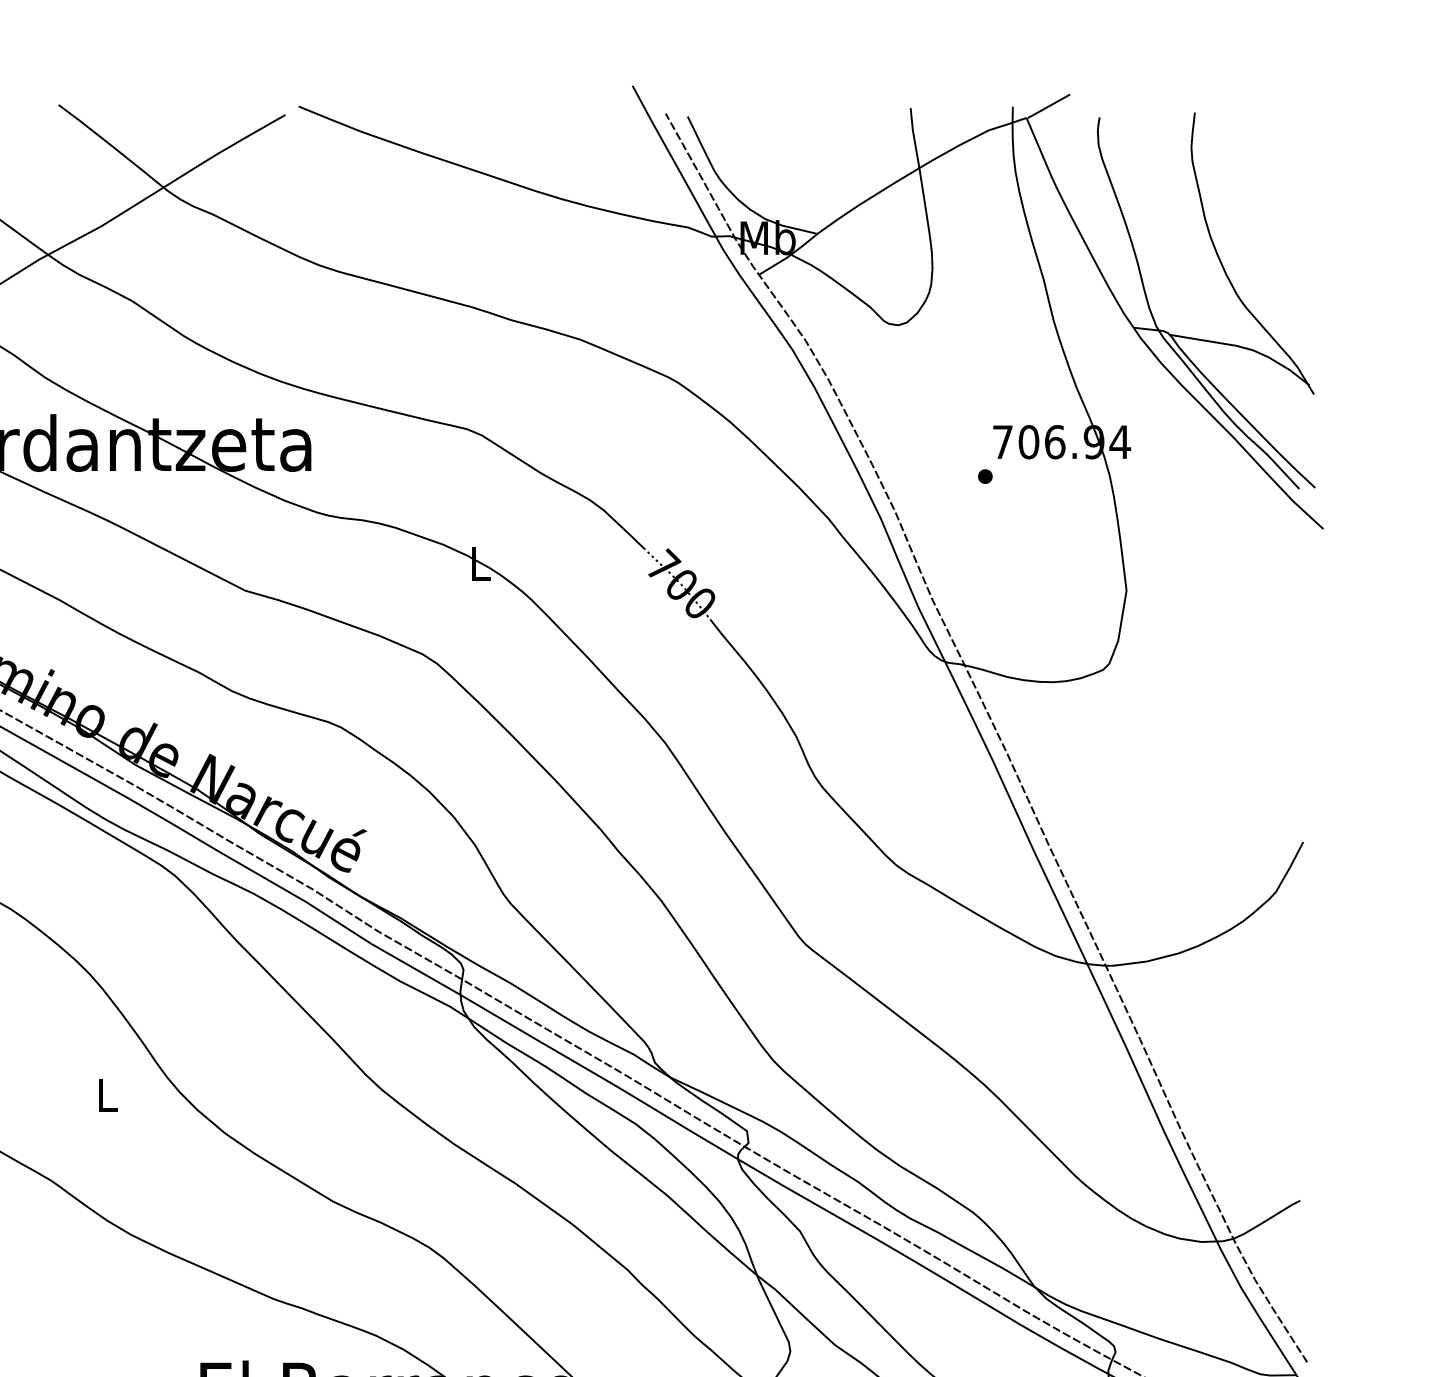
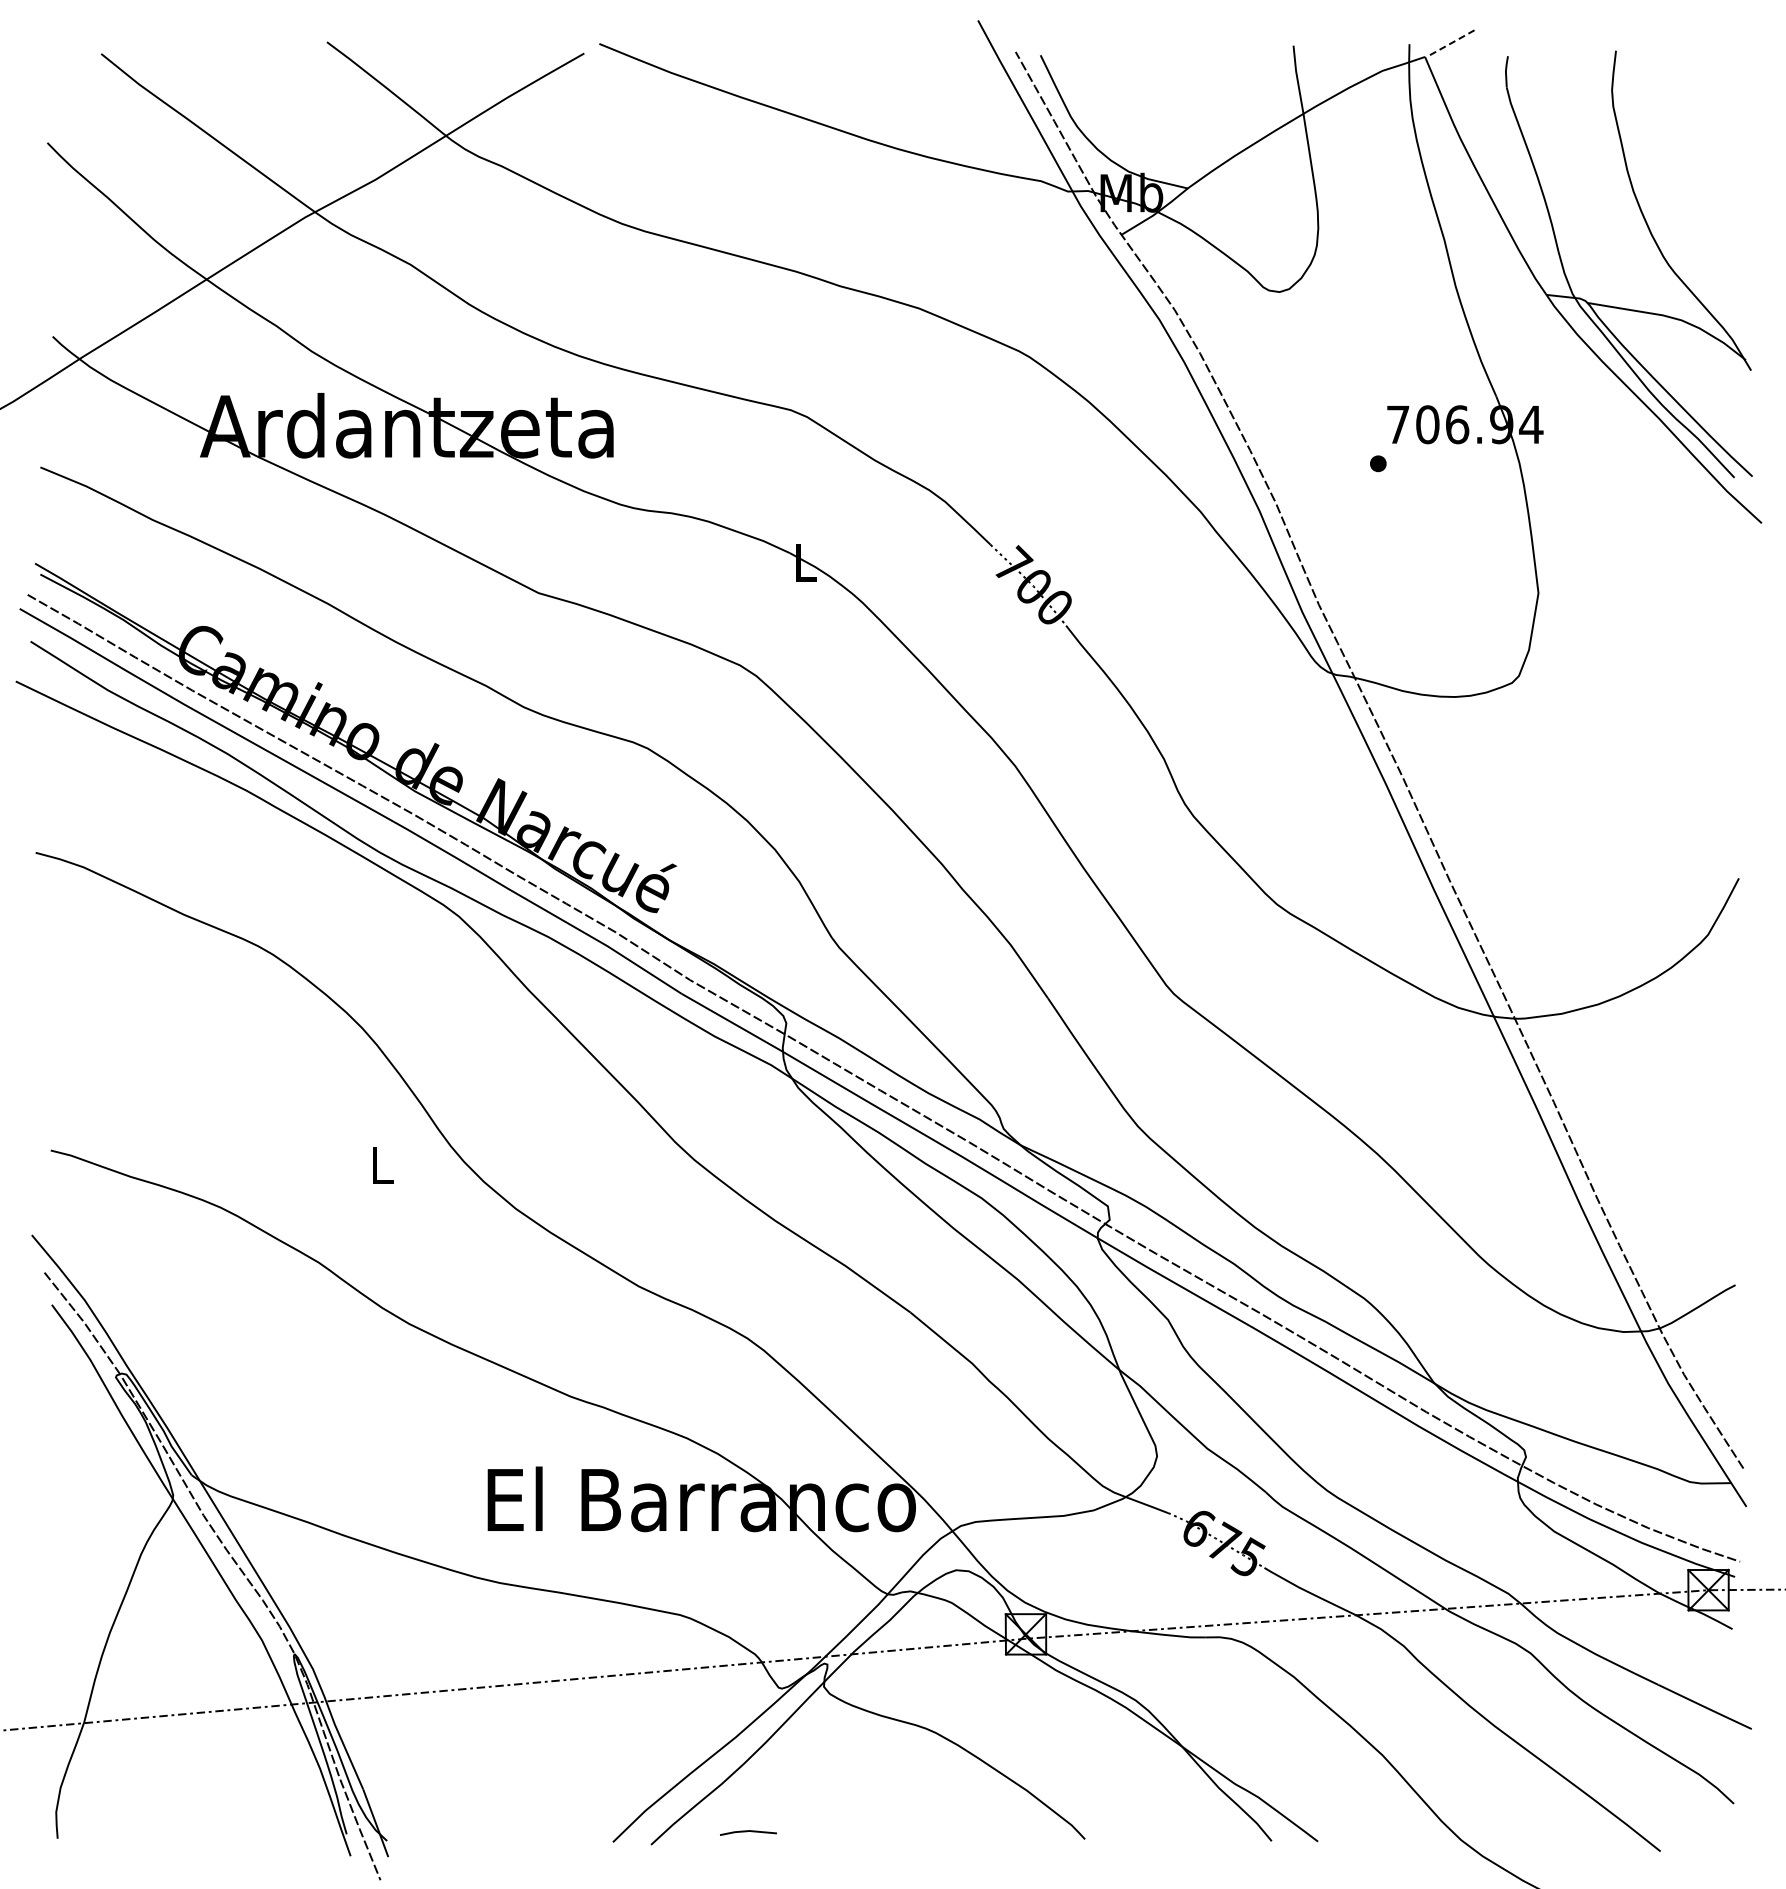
line: (1049, 106) -> (1450, 43), solid -> dashed

